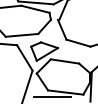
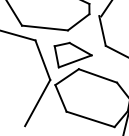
line: (51, 97) -> (69, 122), removed

